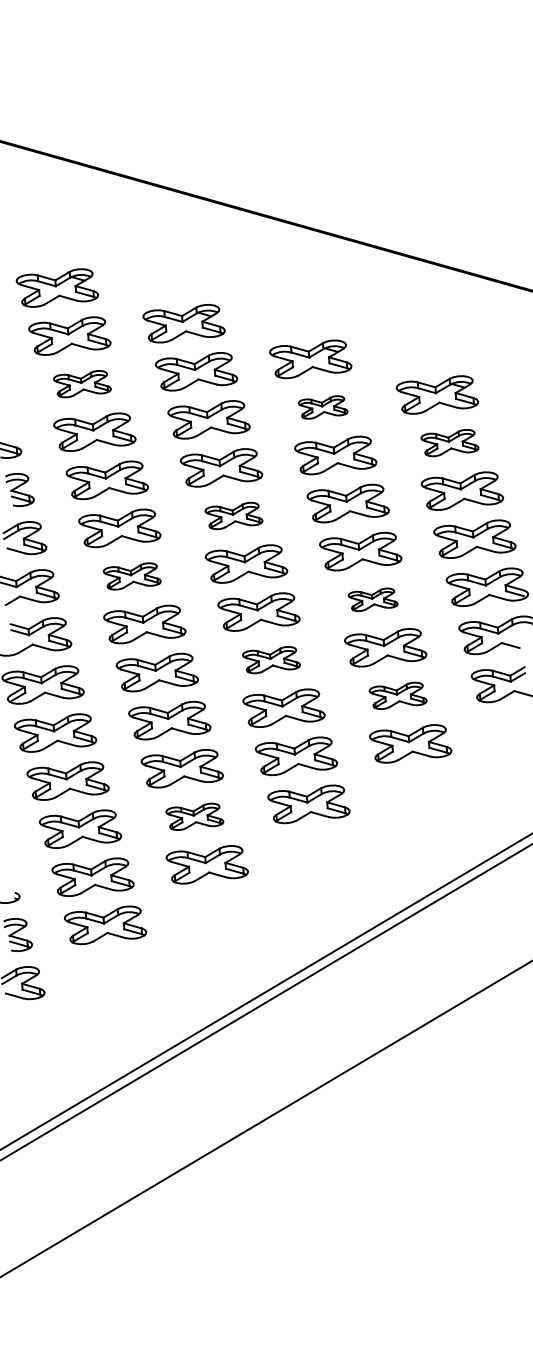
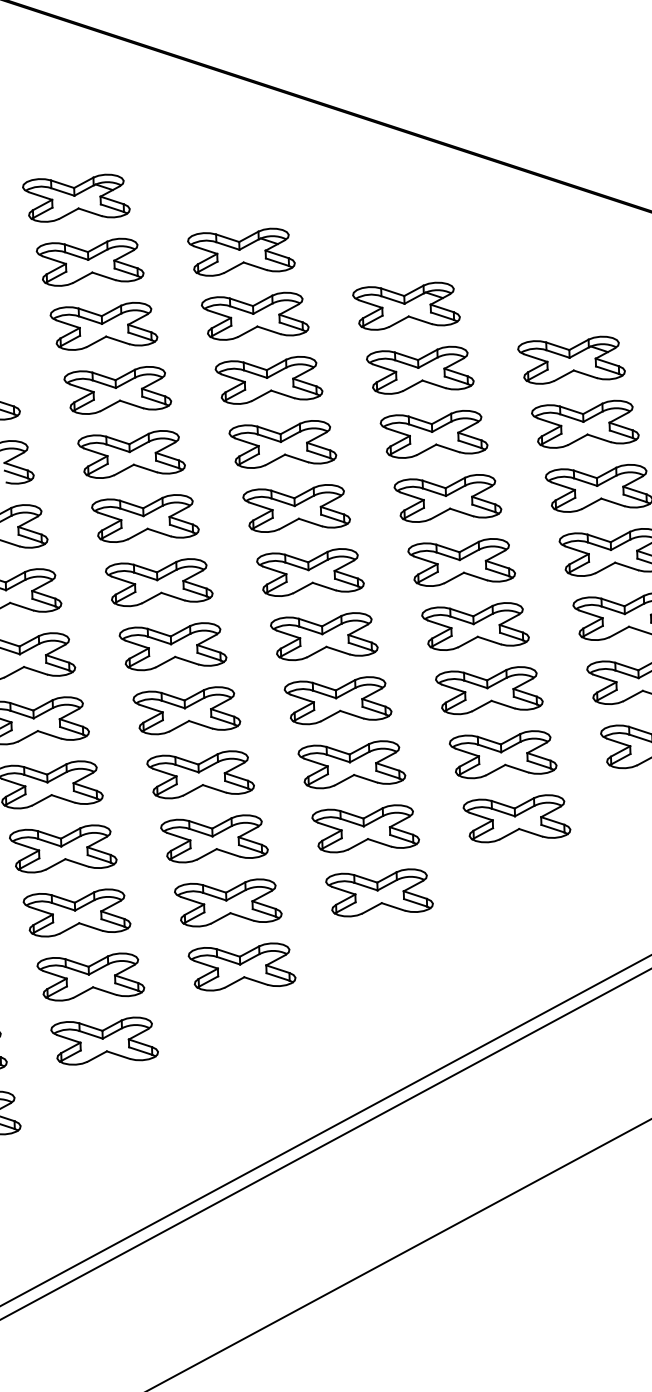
part: (82, 383) -> (104, 325), size x1.43
part: (322, 407) -> (419, 370), size x1.67
part: (449, 442) -> (584, 423), size x1.43
part: (233, 515) -> (295, 507), size x1.43
part: (131, 576) -> (158, 582), size x1.43
part: (372, 599) -> (474, 626), size x1.67
part: (271, 659) -> (338, 699), size x1.43
part: (397, 695) -> (502, 754), size x1.43
part: (194, 816) -> (227, 902), size x1.43

